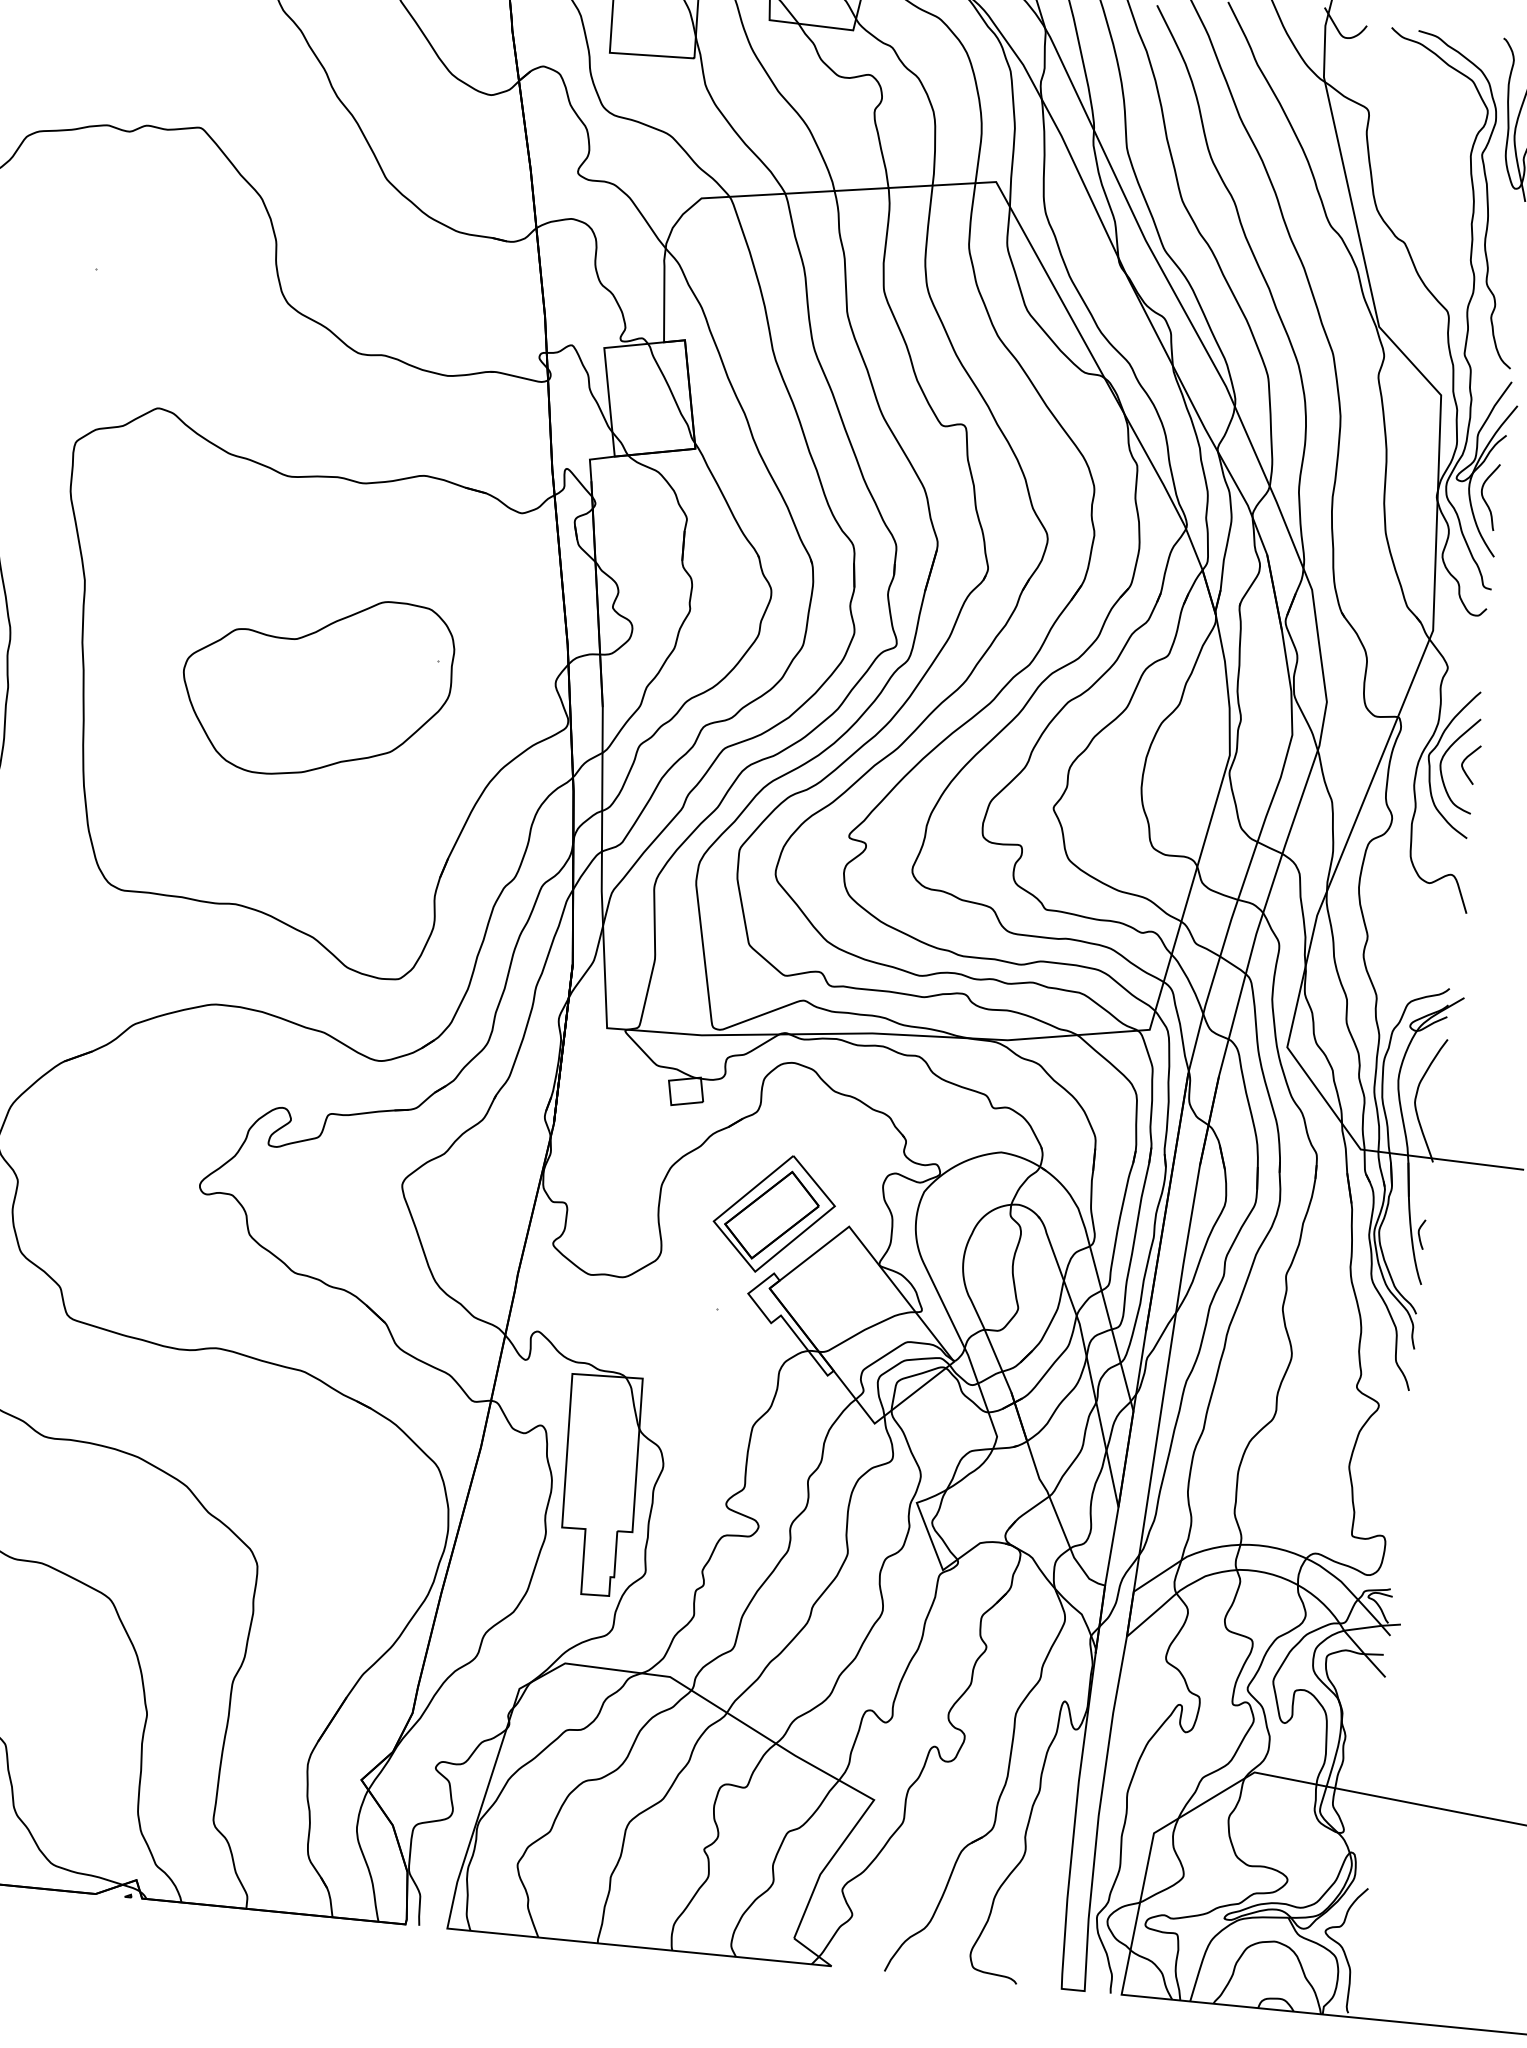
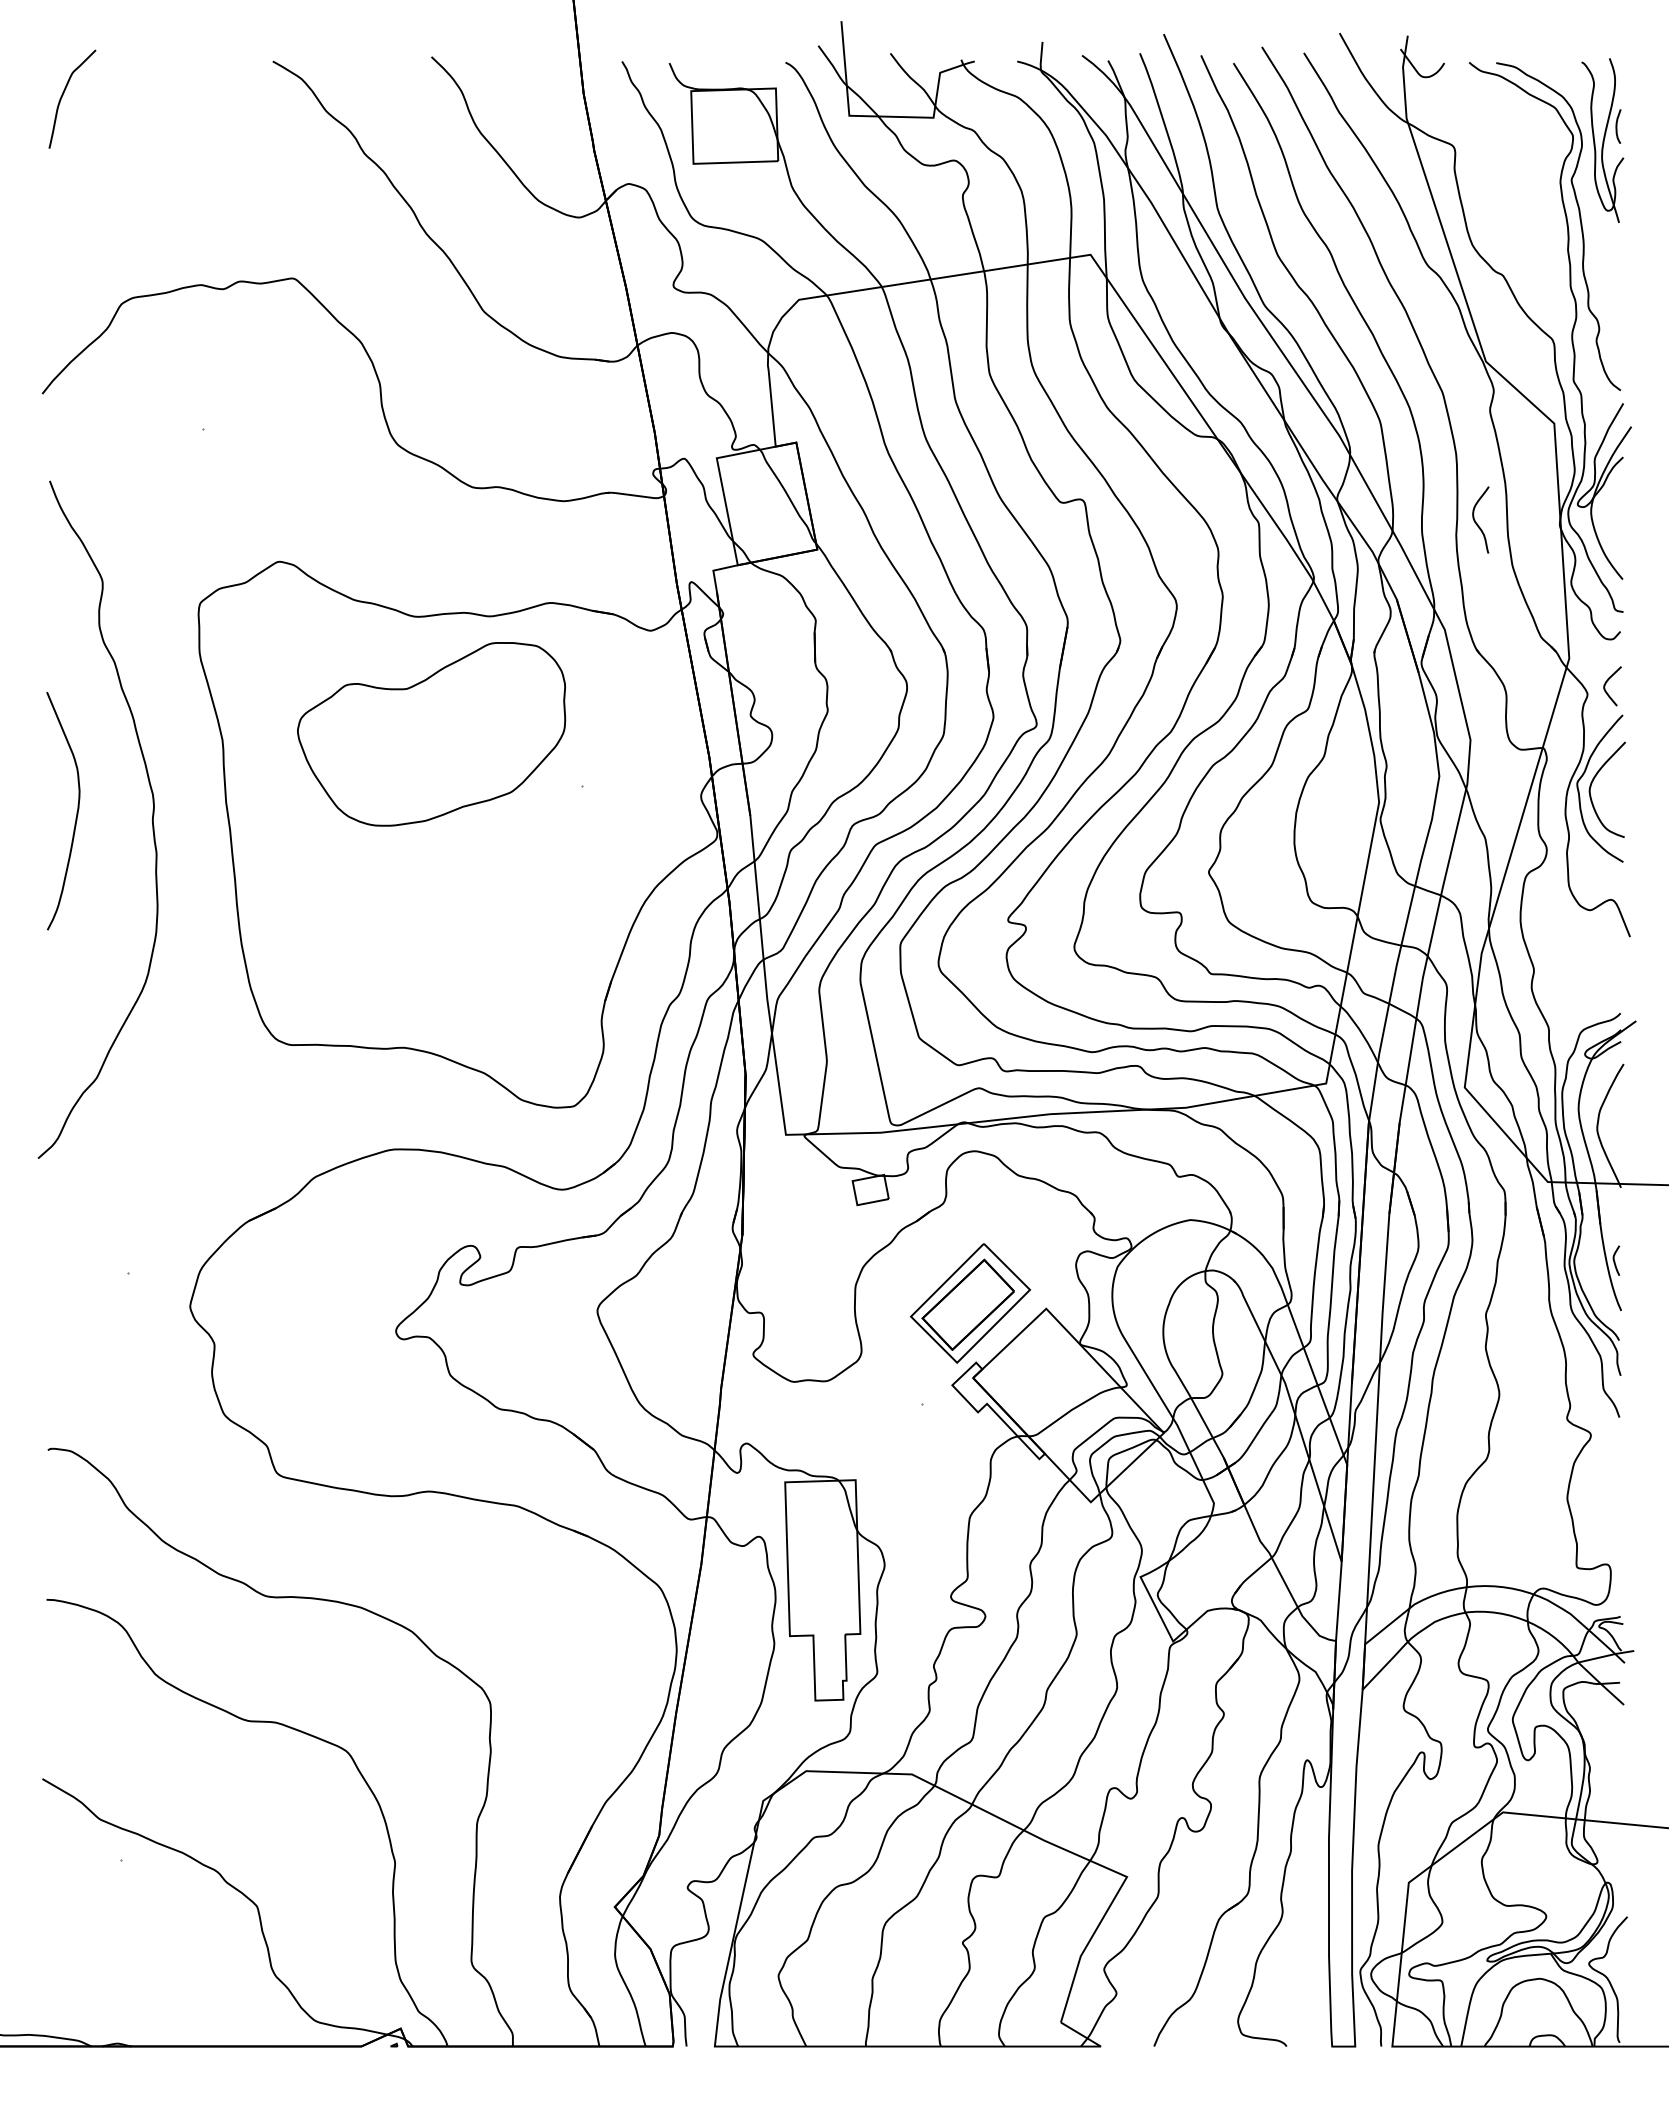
curve: (1484, 497) -> (1476, 521), moved
part: (316, 686) -> (431, 734), moved
curve: (1465, 760) -> (1607, 682), moved

